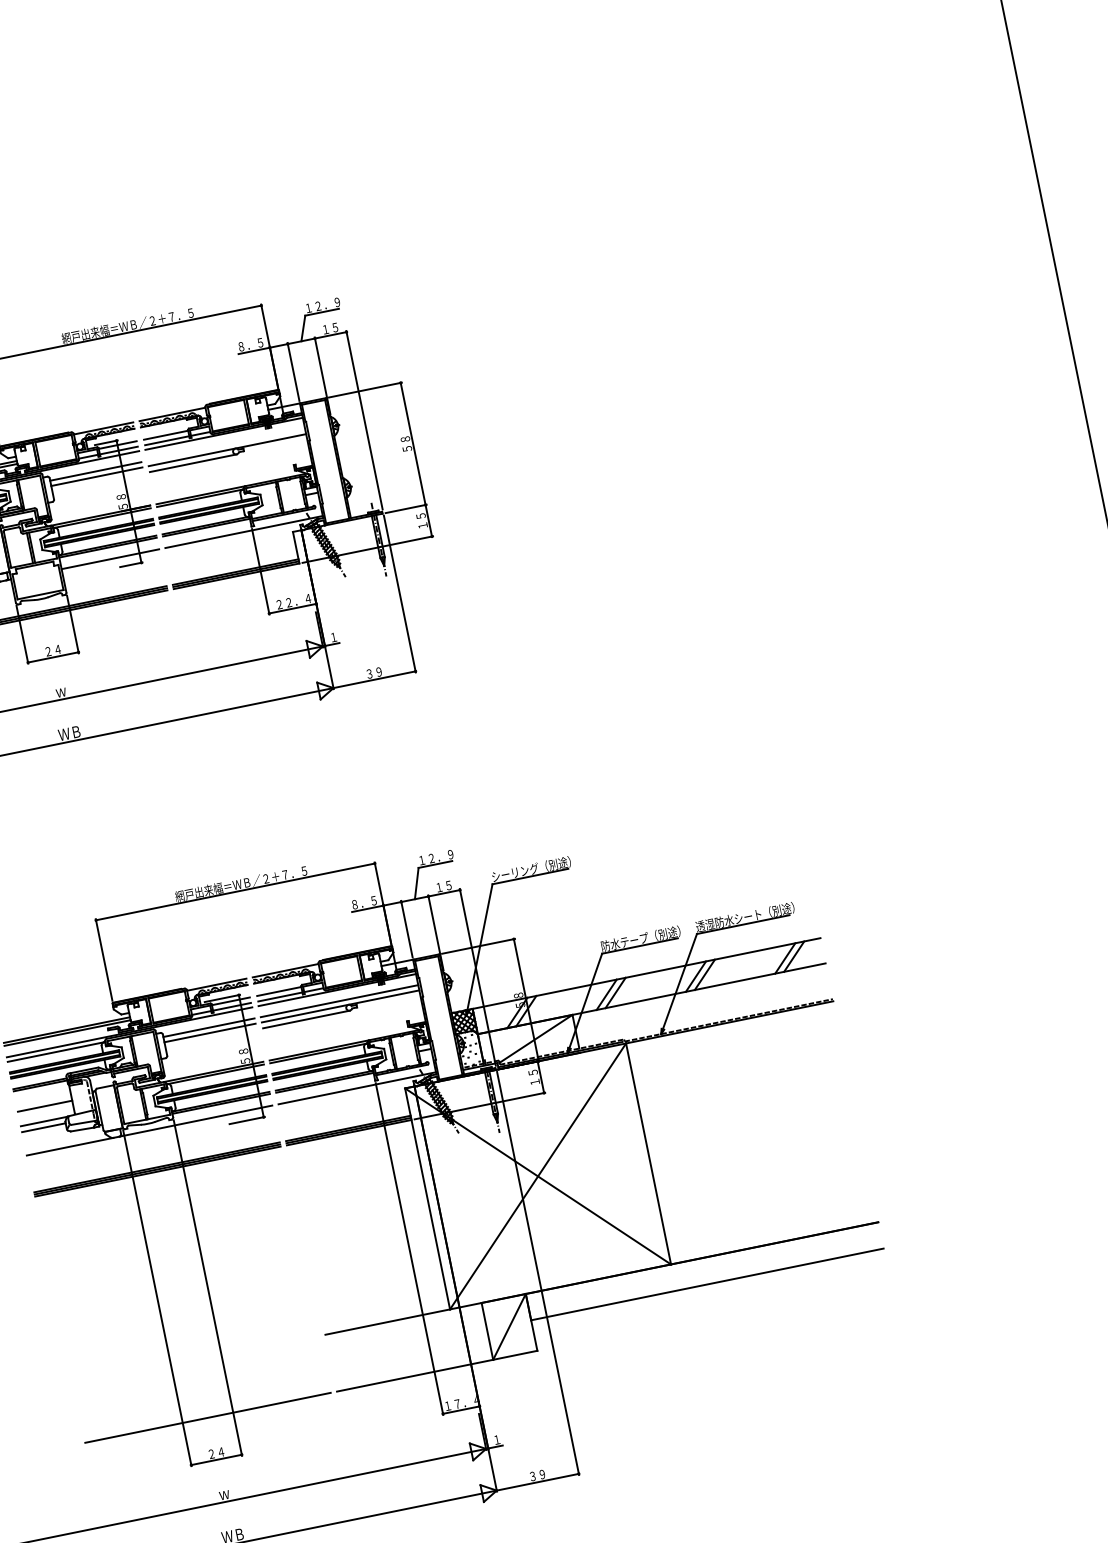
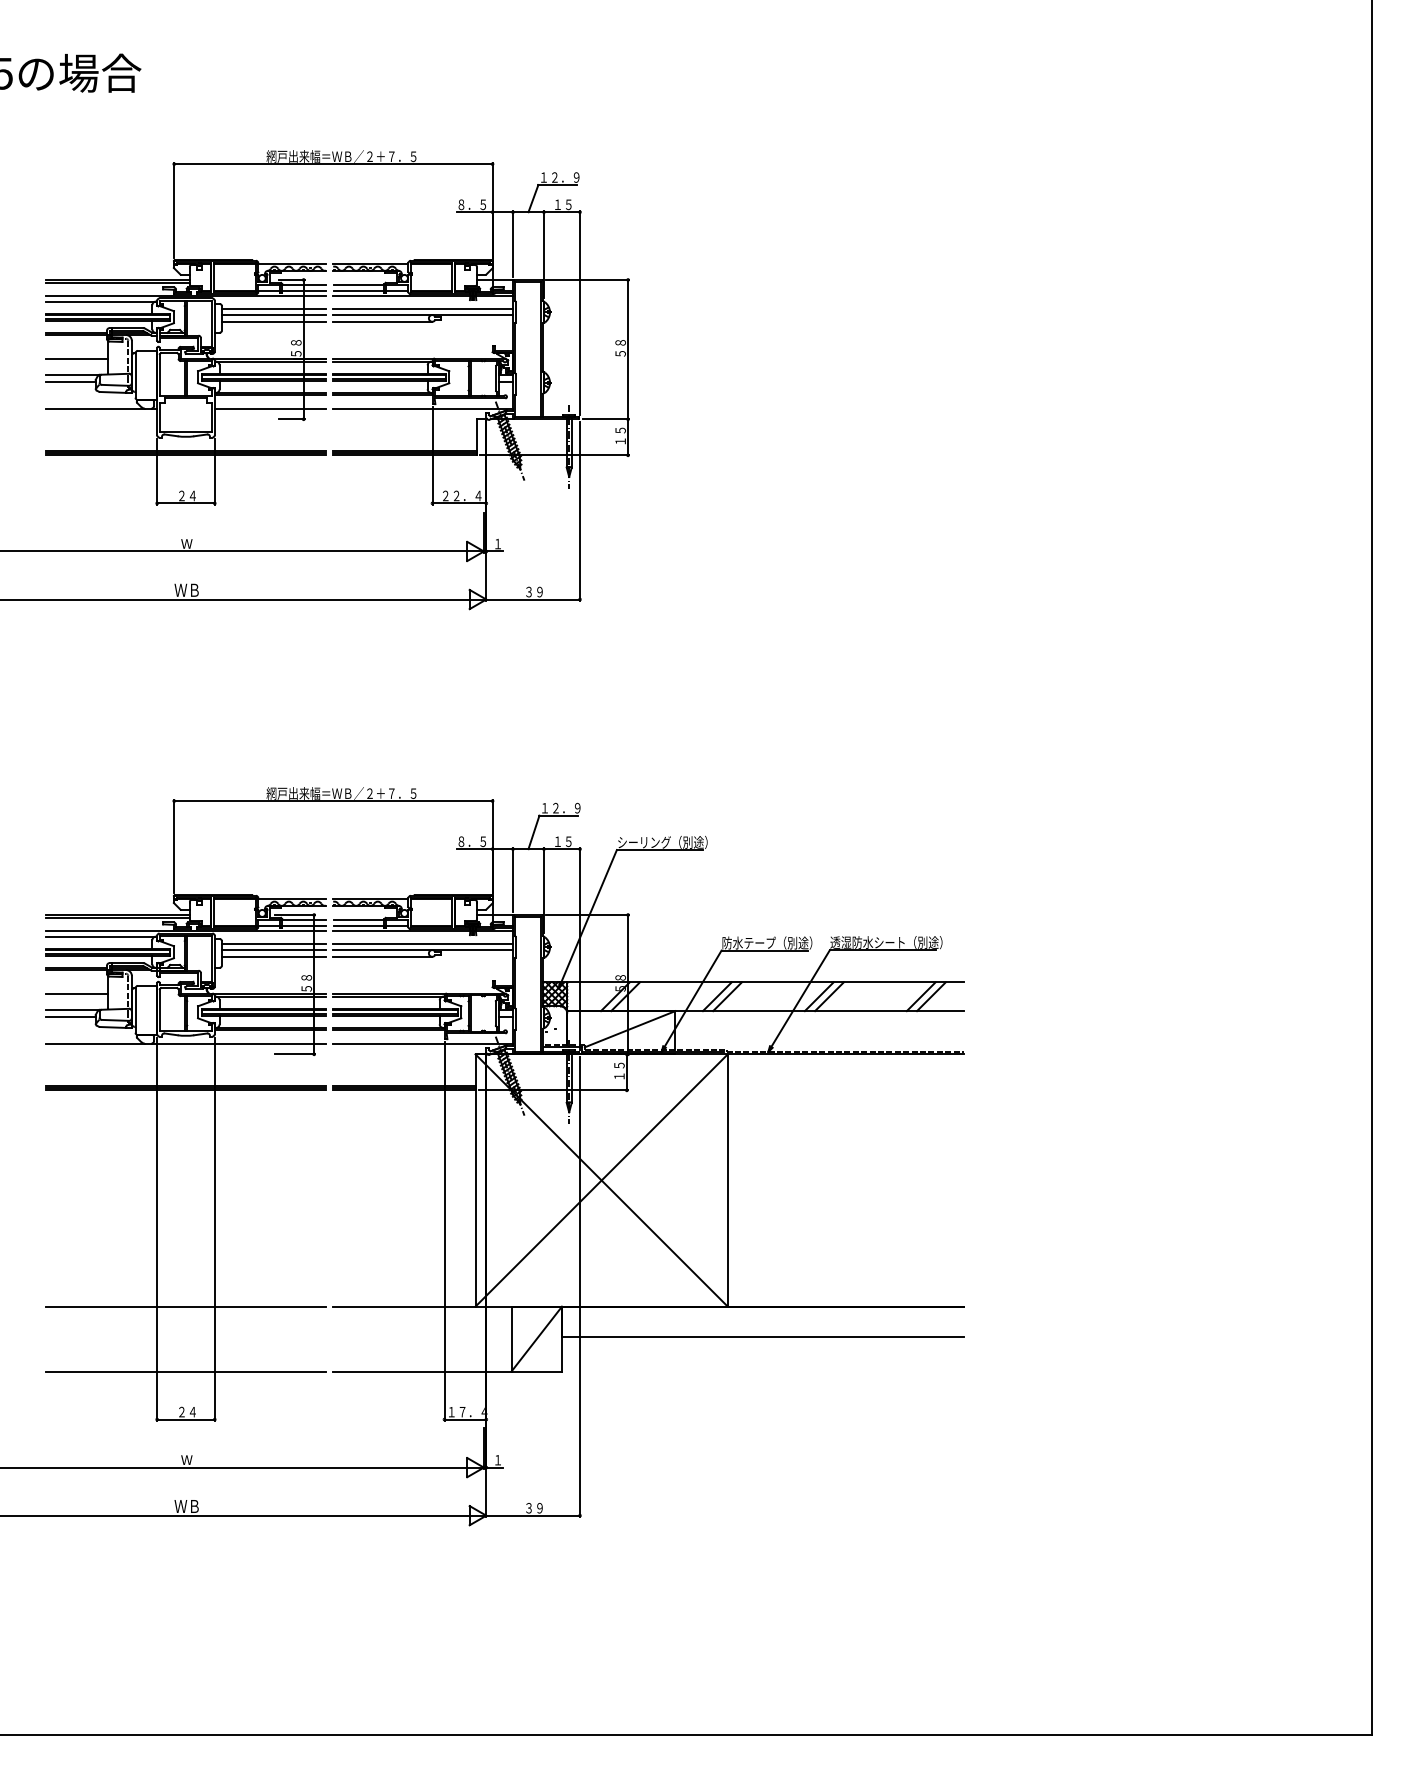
line: (225, 445) -> (422, 309), added
line: (98, 482) -> (274, 321), added
line: (211, 1038) -> (274, 956), added
line: (196, 1360) -> (185, 1306), added

